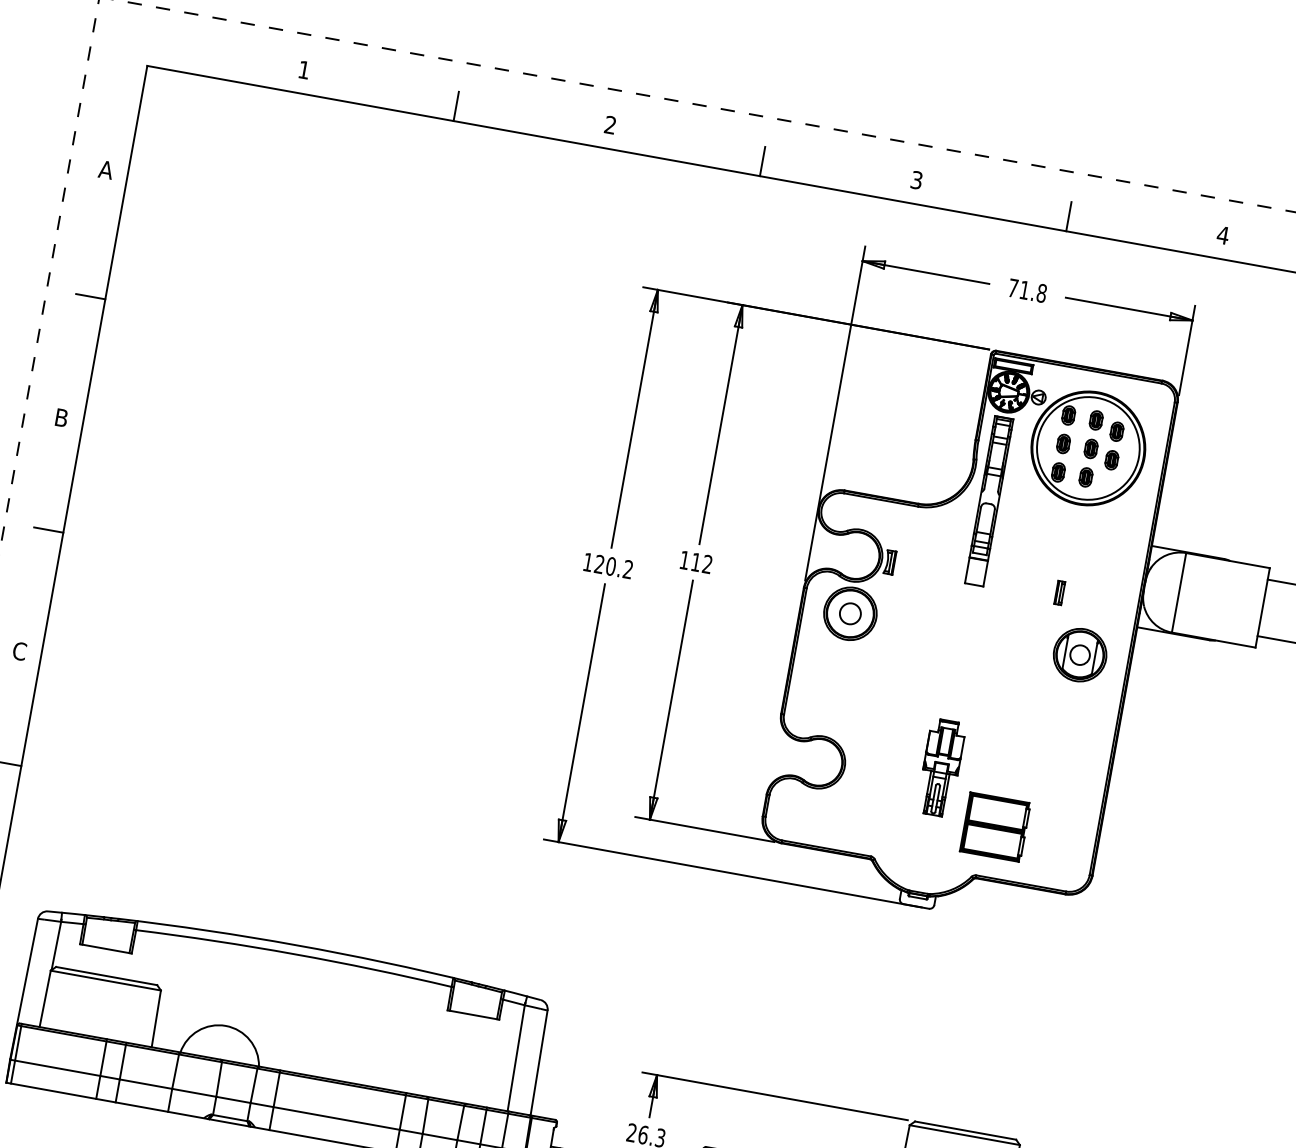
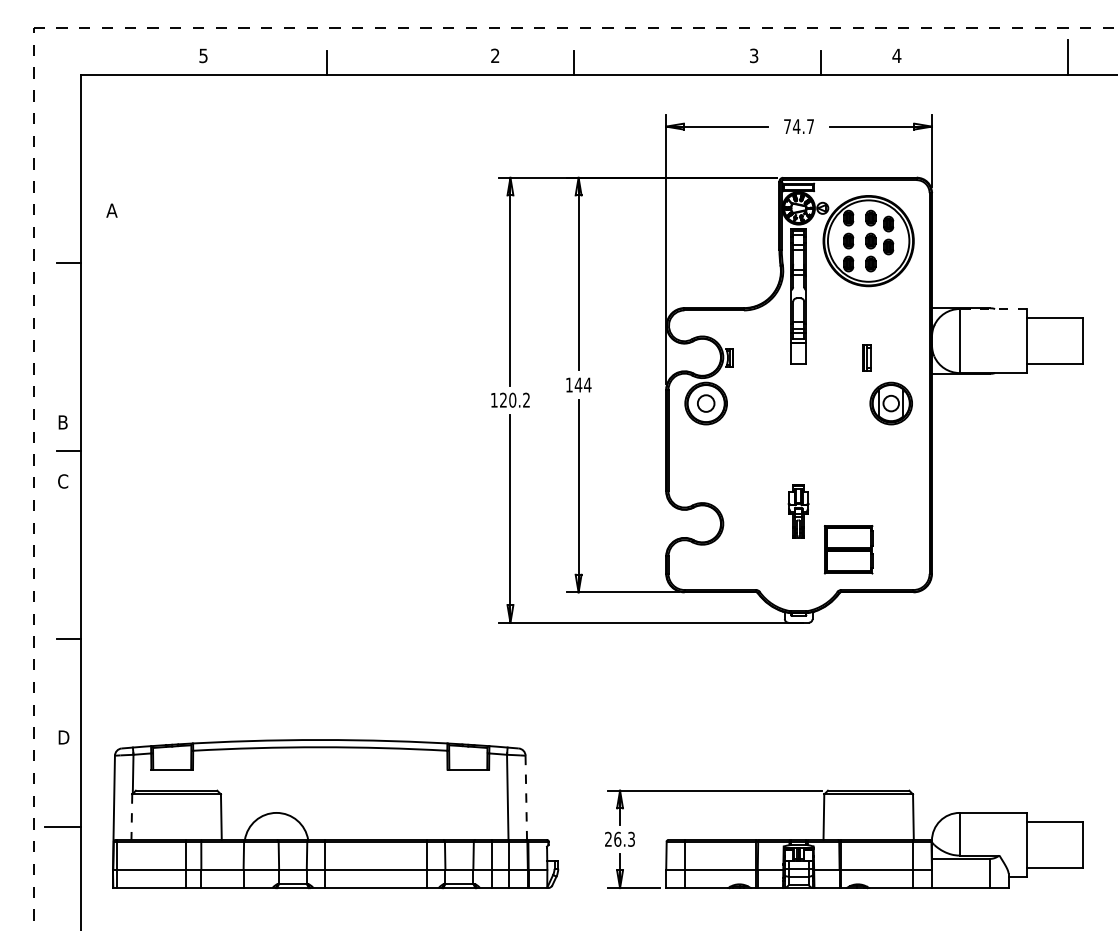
text: (304, 69) -> (203, 55), 1 -> 5
text: (610, 124) -> (495, 55), moved
text: (105, 169) -> (111, 210), moved
text: (917, 179) -> (754, 55), moved
text: (1222, 234) -> (896, 55), moved
text: (1033, 291) -> (803, 126), 71.8 -> 74.7
text: (60, 417) -> (62, 422), moved
line: (1228, 561) -> (993, 309), solid -> dashed
text: (701, 562) -> (582, 384), 112 -> 144
part: (1059, 592) -> (866, 357), size x1.4
text: (20, 651) -> (63, 481), moved
part: (941, 767) -> (798, 510), size x0.7
line: (44, 999) -> (131, 817), solid -> dashed
line: (539, 1063) -> (526, 798), solid -> dashed

